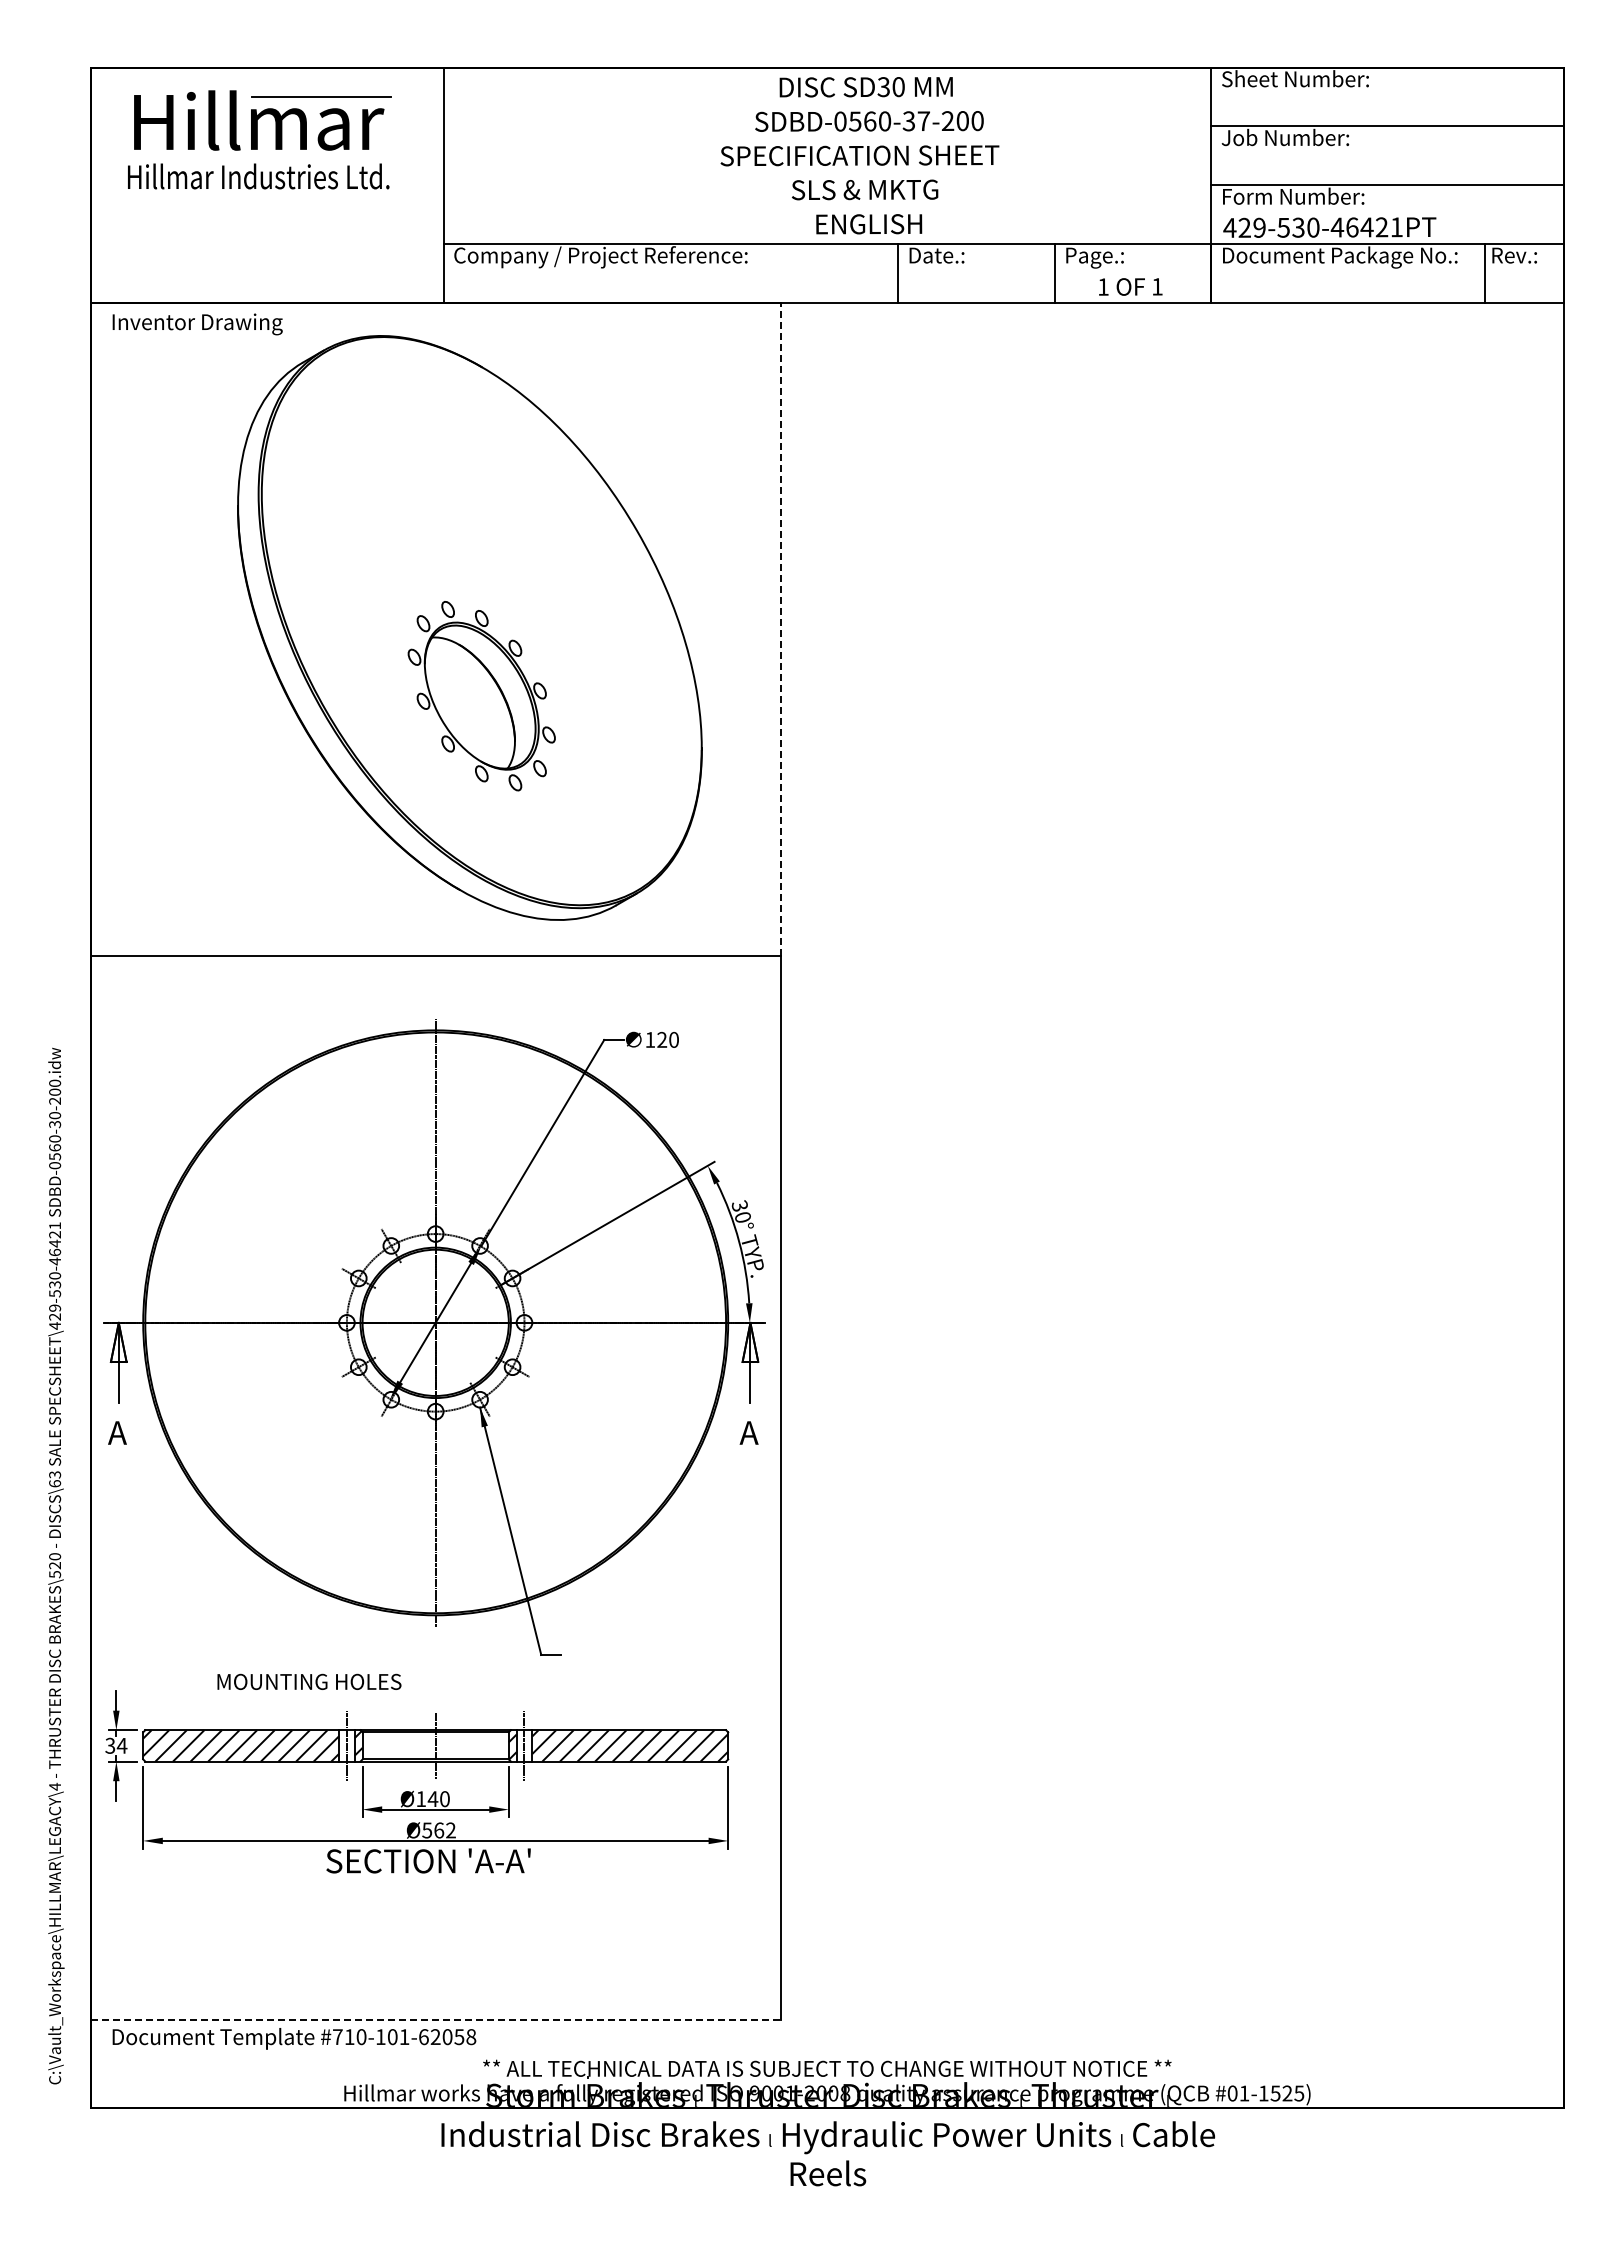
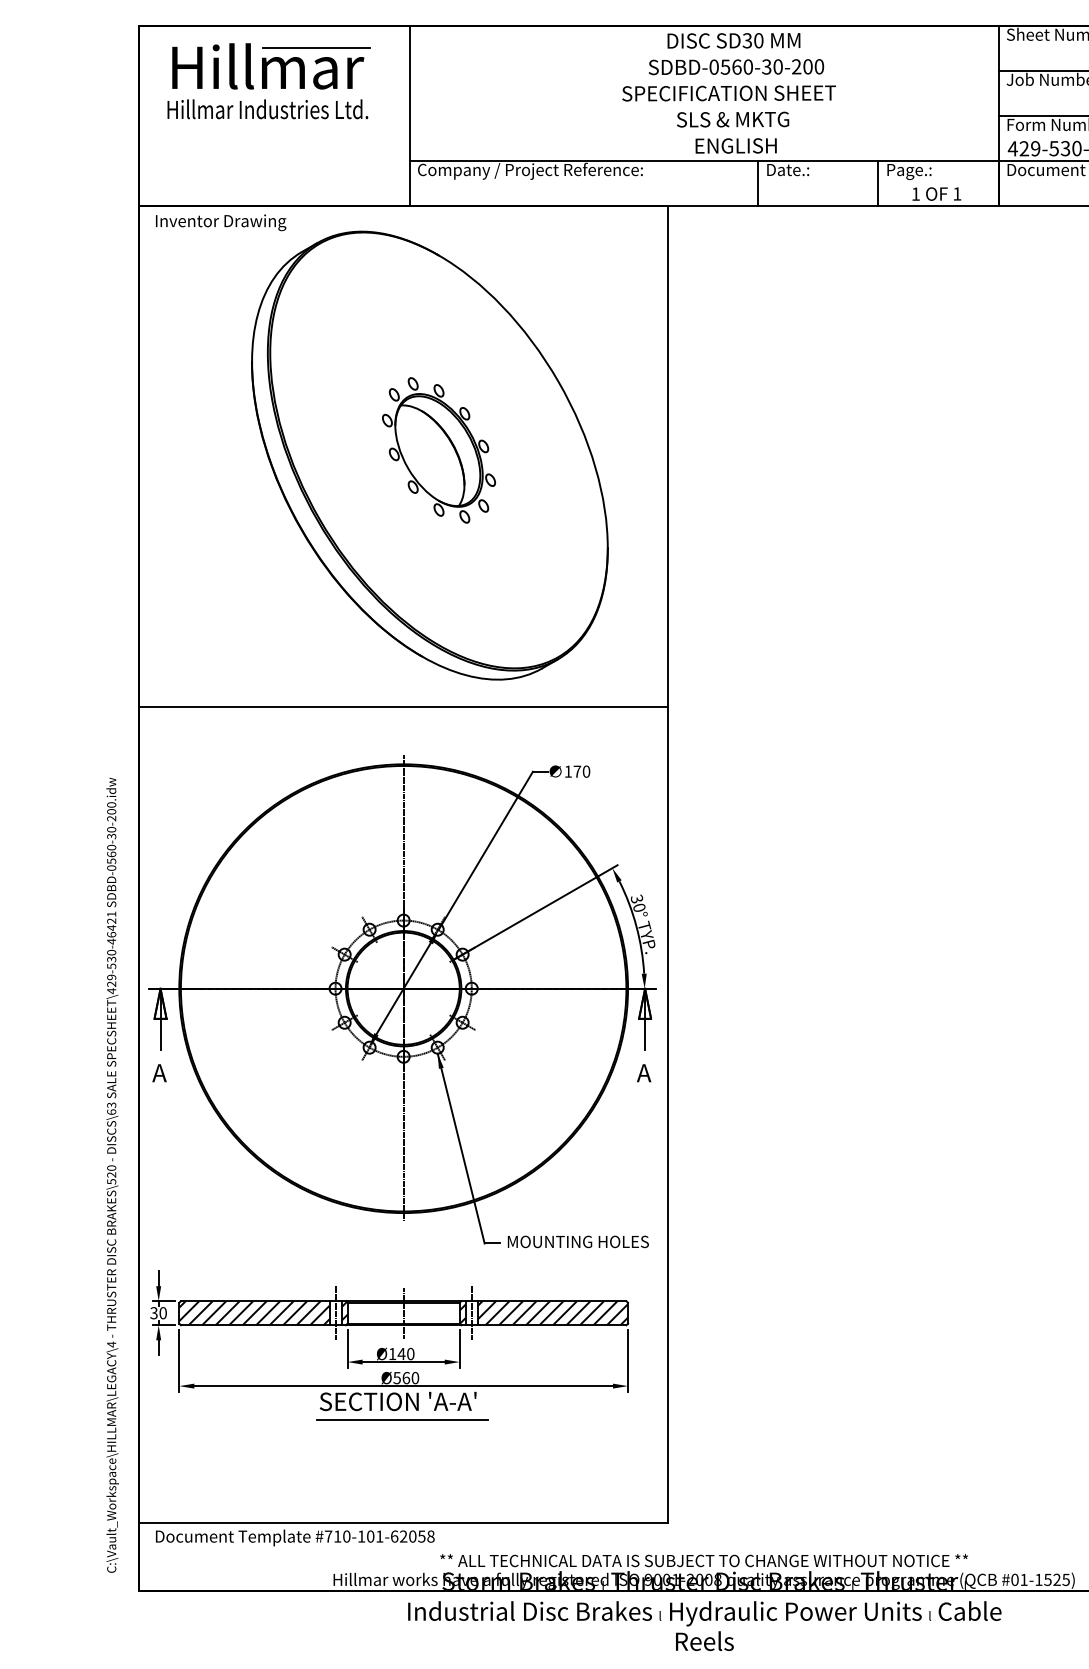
text: (923, 121) -> (777, 67), SDBD-0560-37-200 -> SDBD-0560-30-200
line: (780, 629) -> (668, 456), dashed -> solid
part: (481, 696) -> (438, 450), moved
text: (662, 1039) -> (577, 771), 120 -> 170
text: (309, 1681) -> (578, 1241), moved
text: (121, 1745) -> (162, 1312), 34 -> 30
text: (450, 1830) -> (415, 1378), Ø562 -> Ø560
line: (434, 1885) -> (402, 1420), added
line: (435, 2019) -> (403, 1523), dashed -> solid

